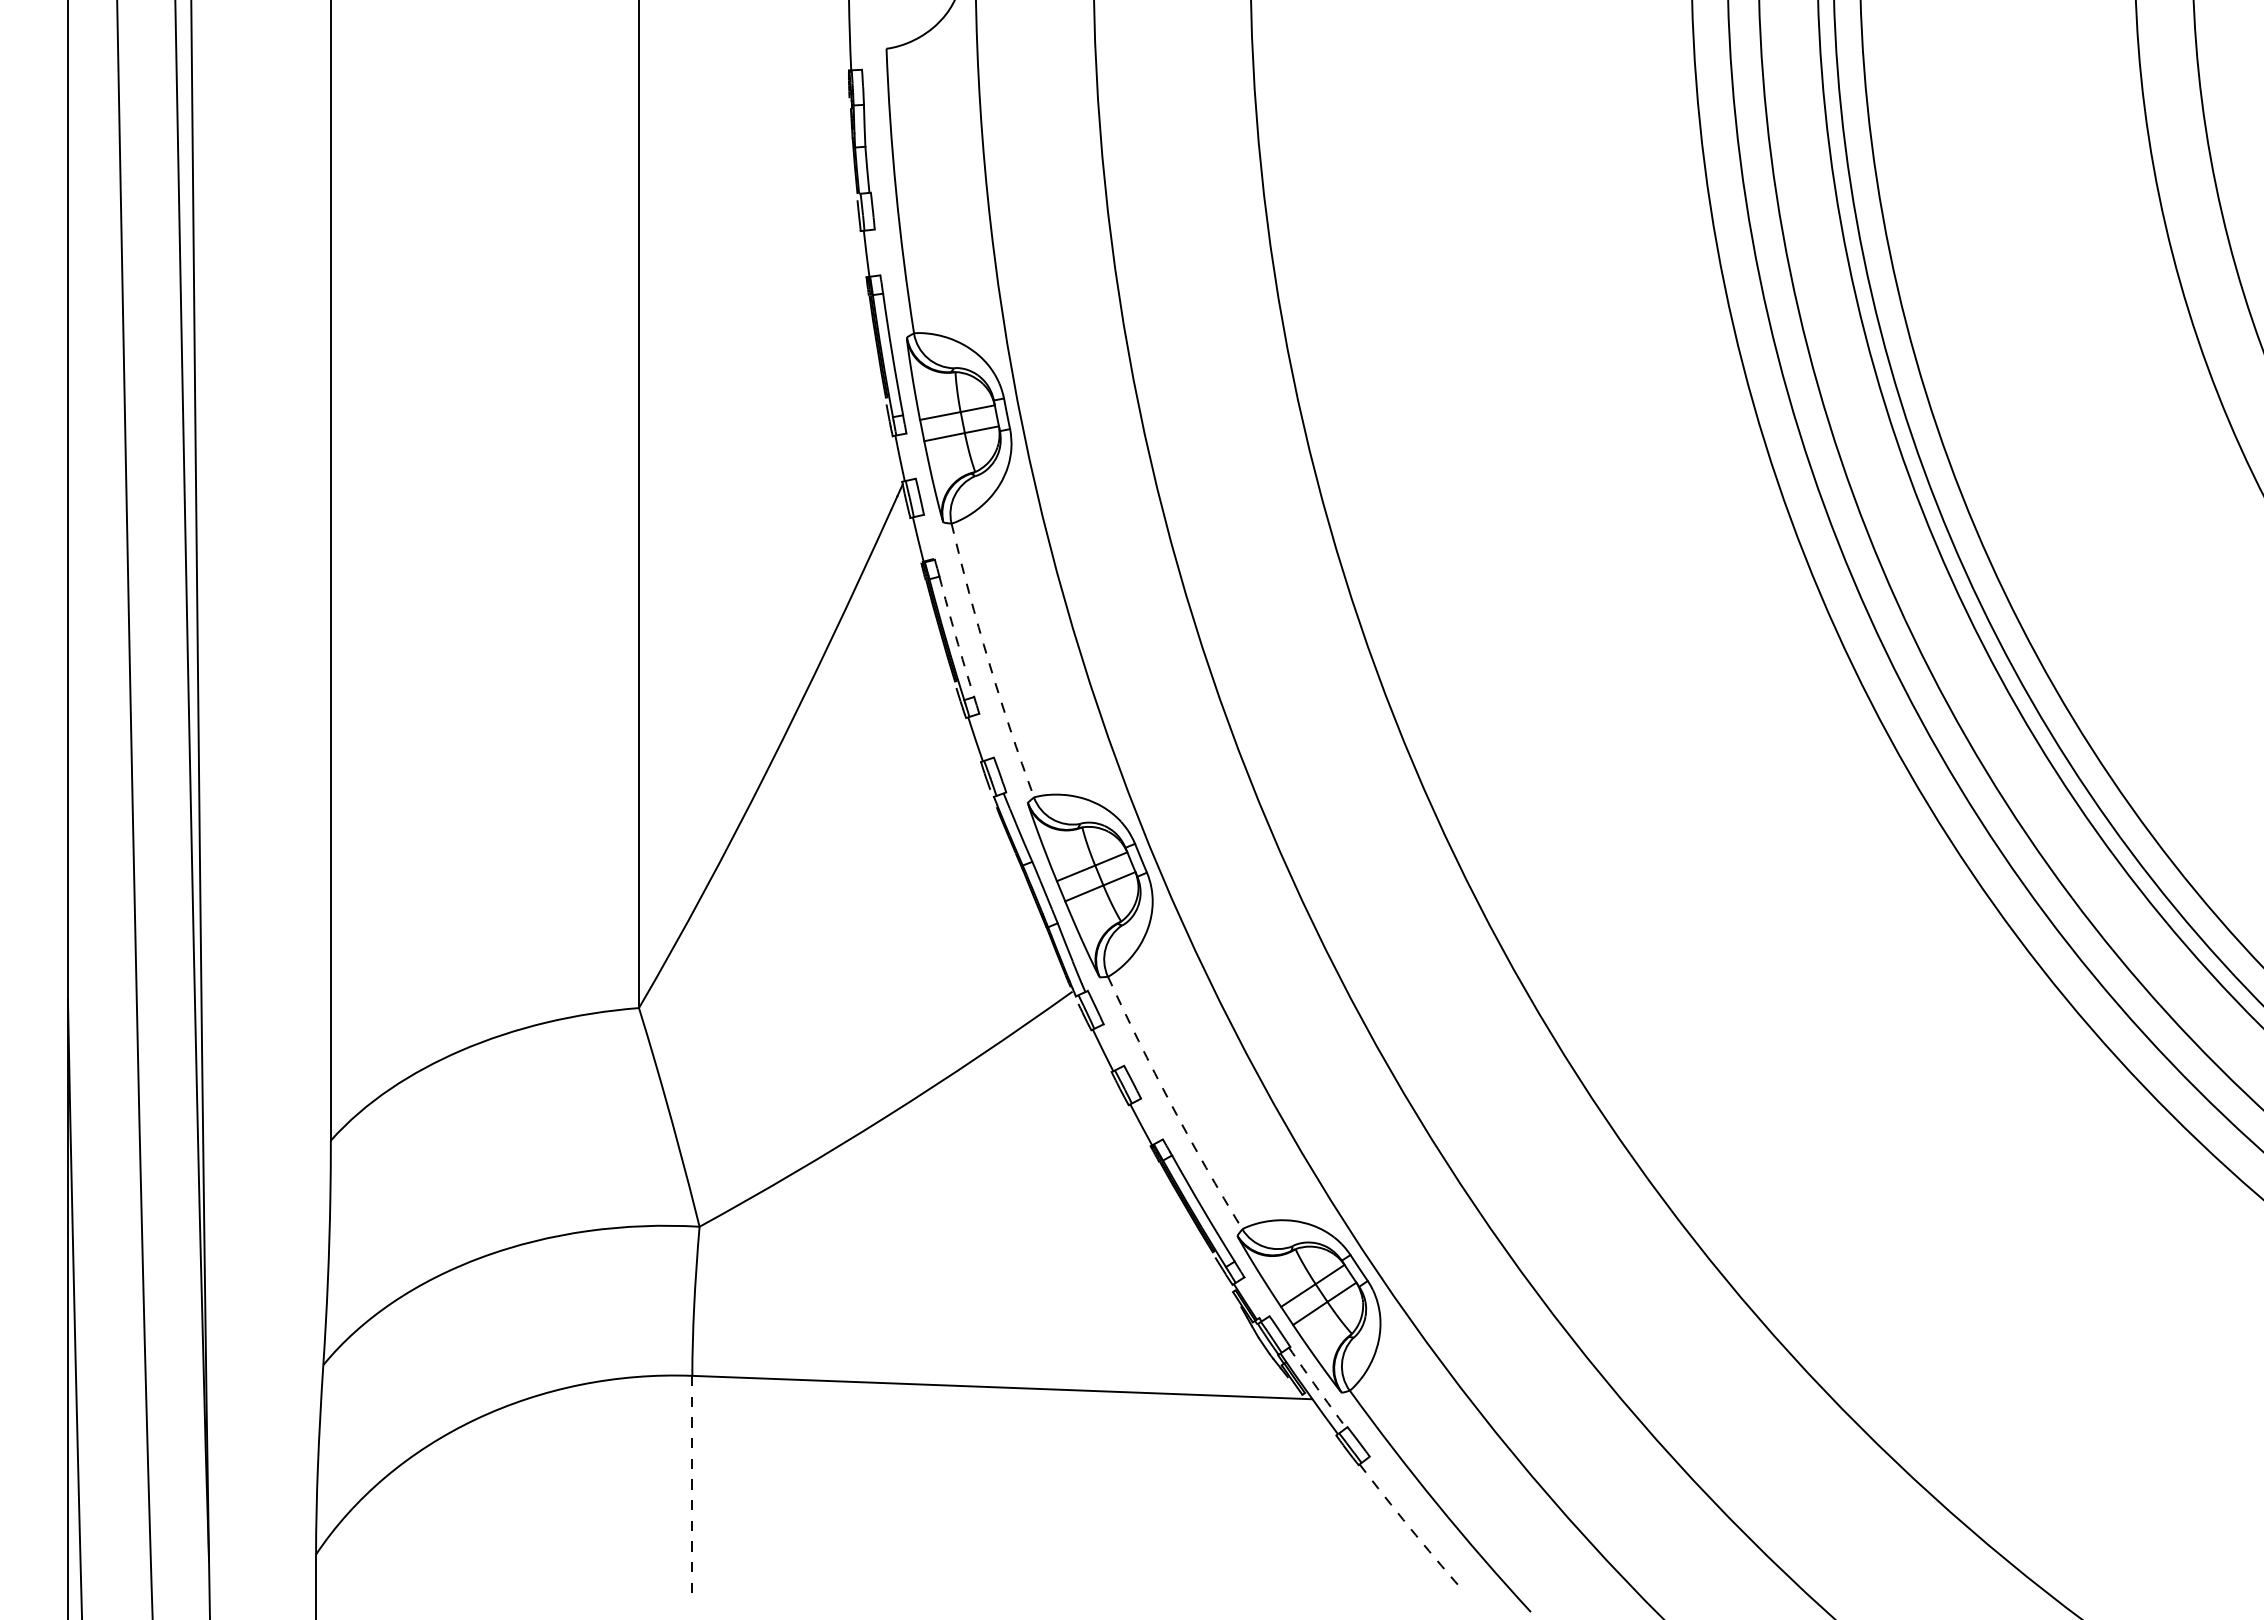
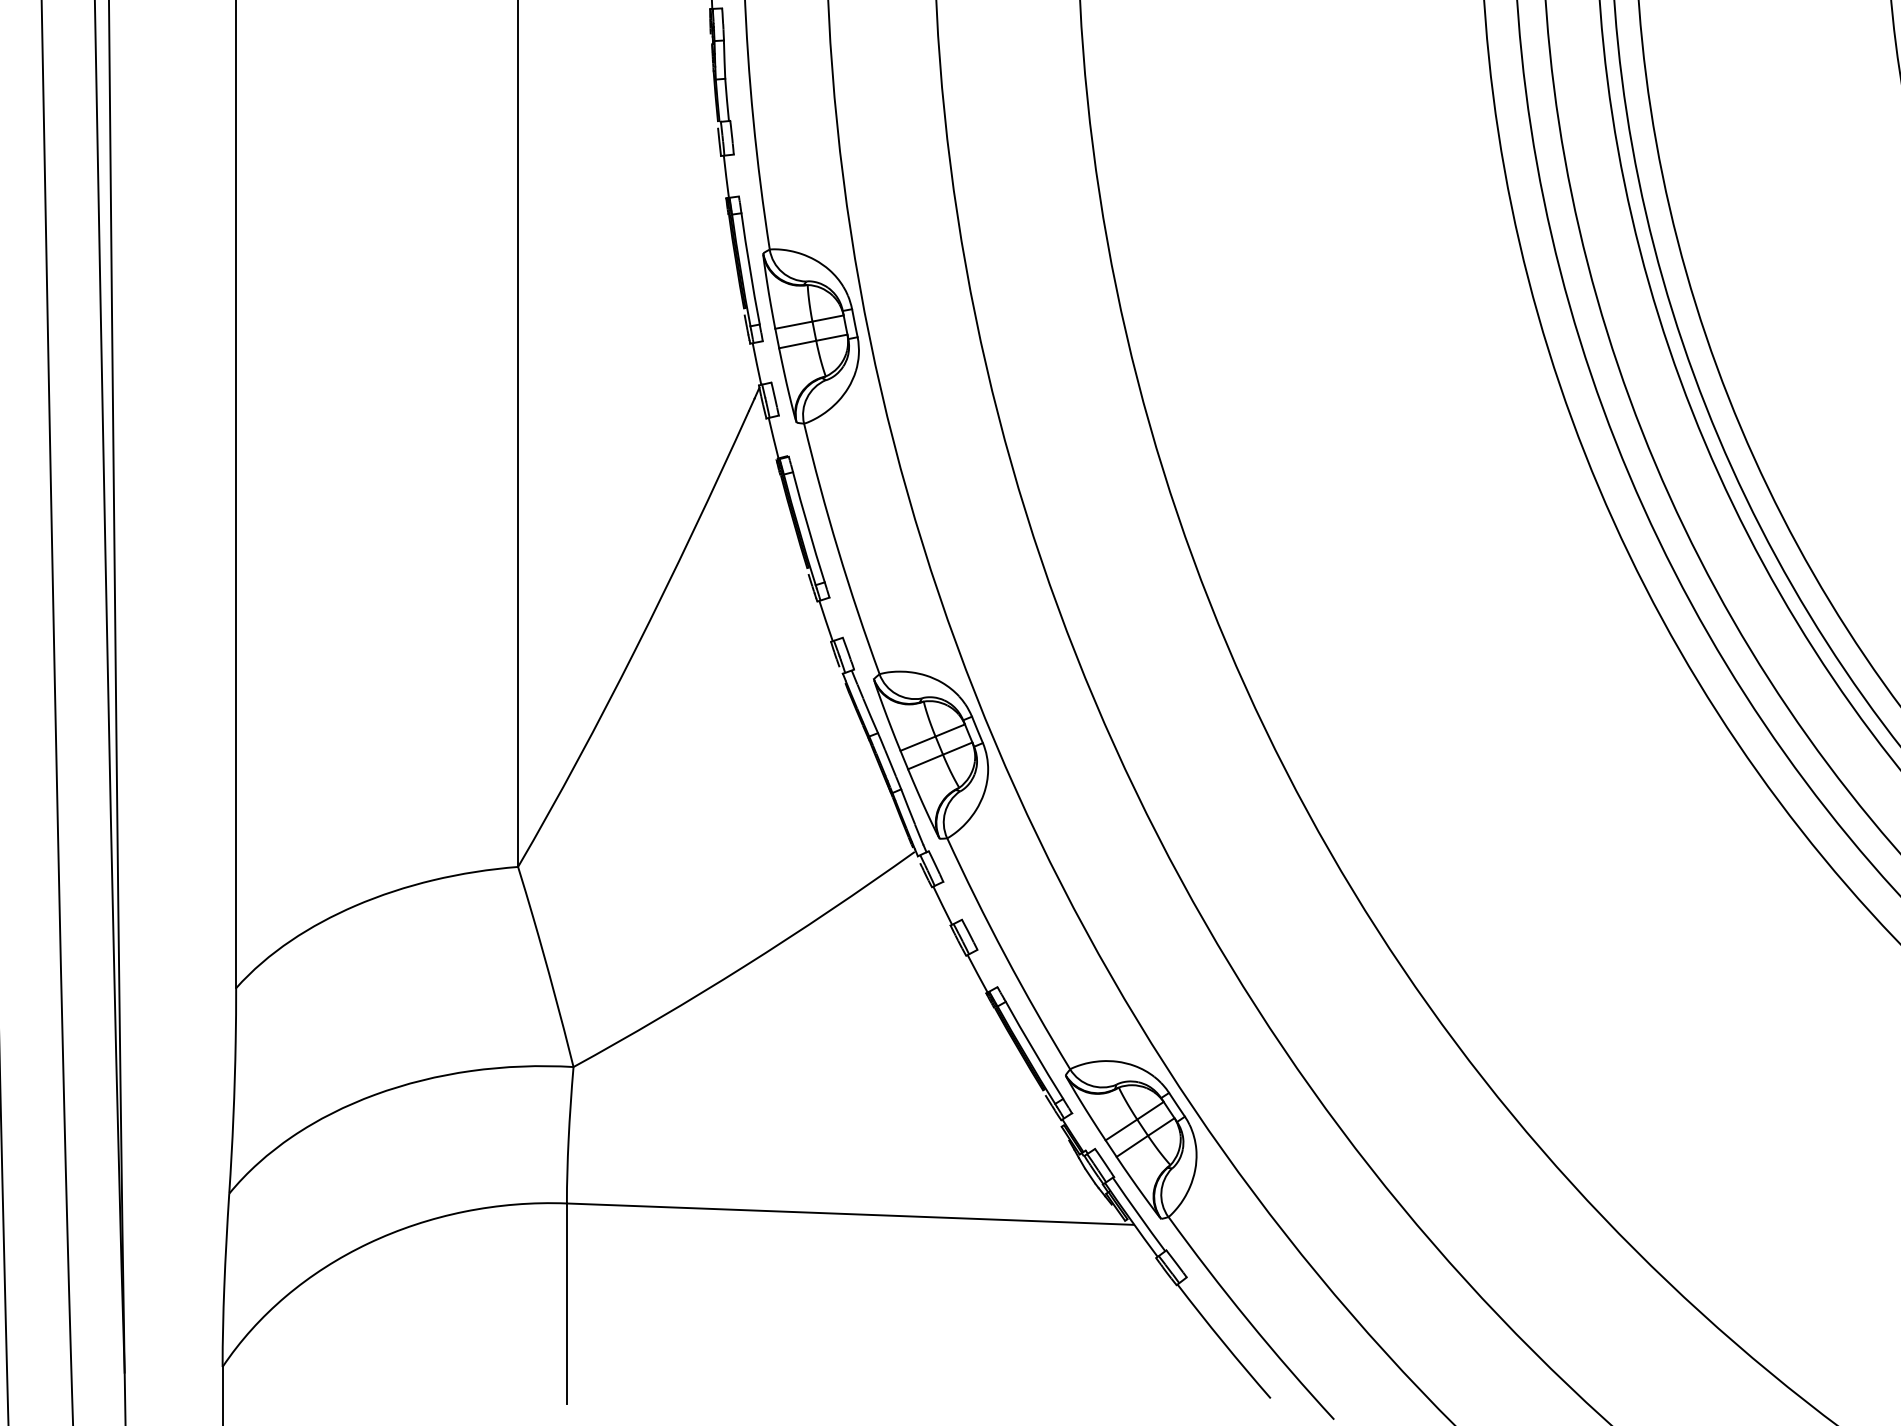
arc: (956, 637) -> (808, 527), dashed -> solid
arc: (988, 661) -> (837, 549), dashed -> solid
arc: (1171, 1104) -> (1005, 955), dashed -> solid
arc: (1317, 1388) -> (1138, 1215), dashed -> solid
line: (692, 1485) -> (567, 1303), dashed -> solid
arc: (1409, 1527) -> (1223, 1342), dashed -> solid

